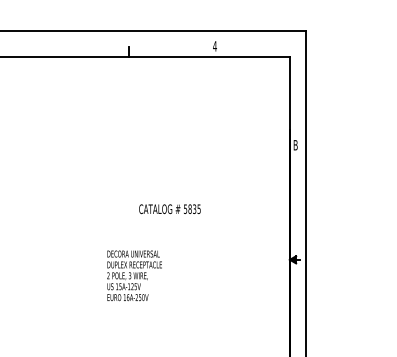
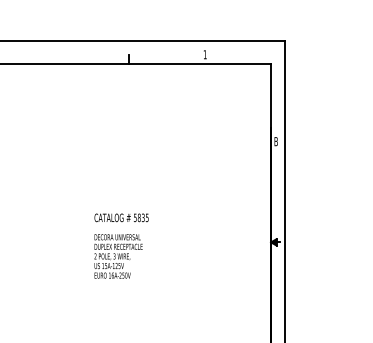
text: (214, 46) -> (204, 54), 4 -> 1
text: (169, 208) -> (121, 217), moved
text: (134, 275) -> (118, 256), moved

